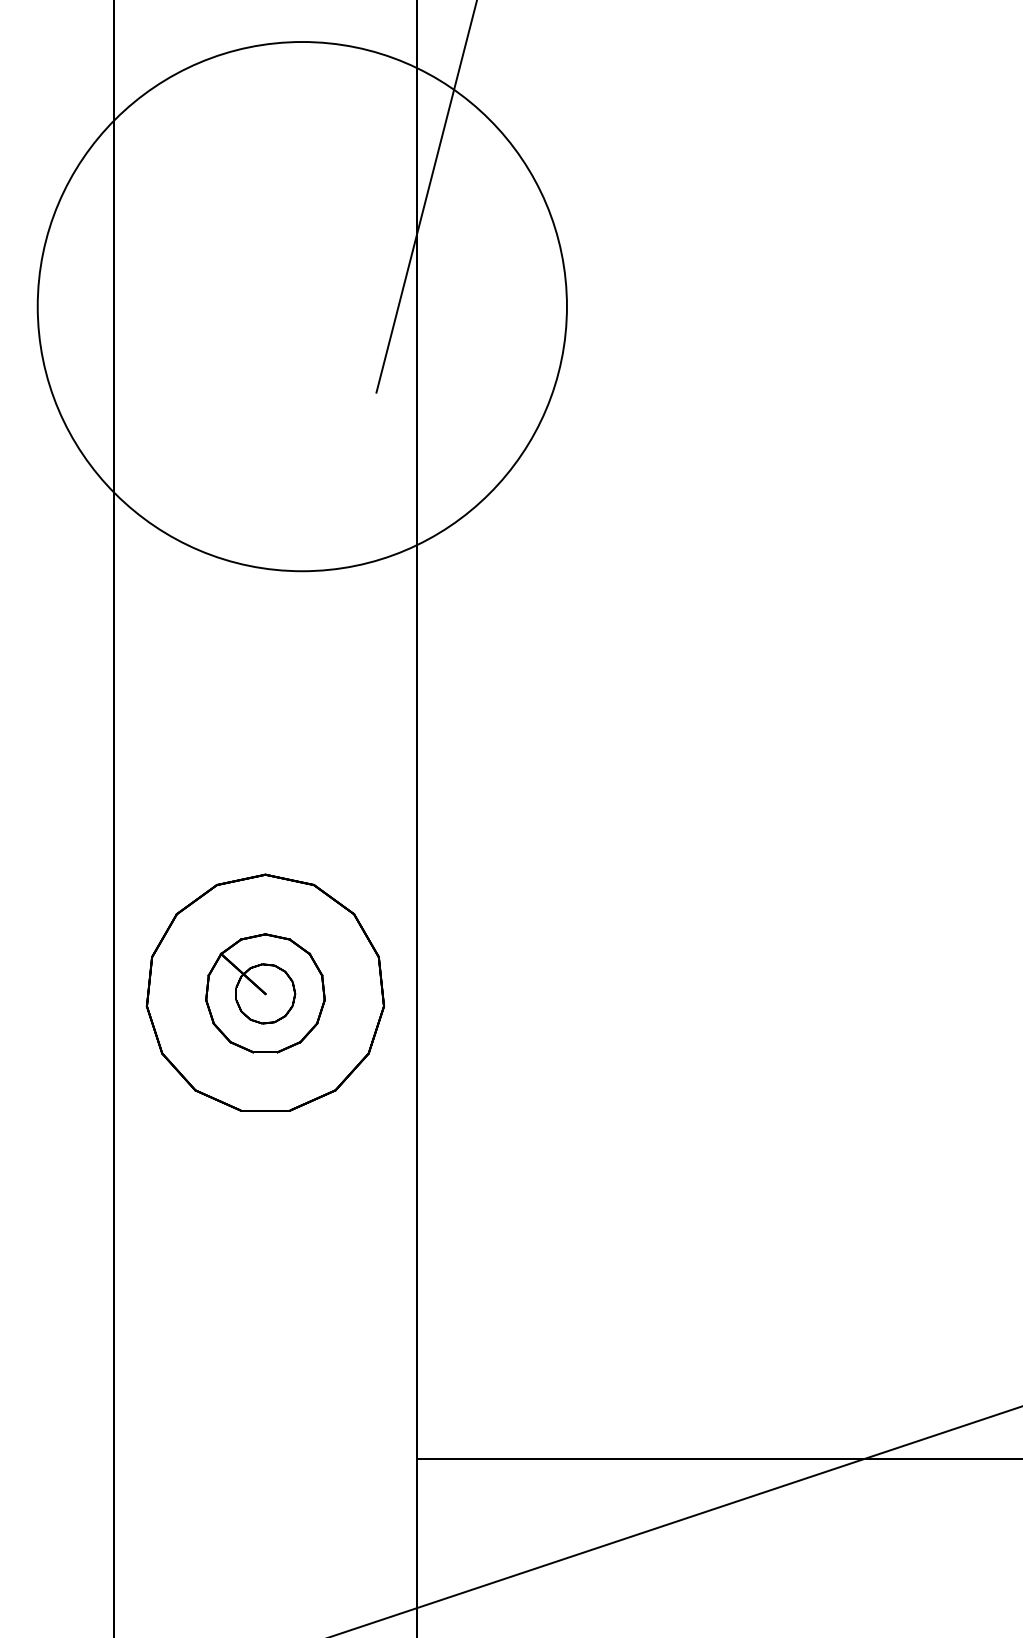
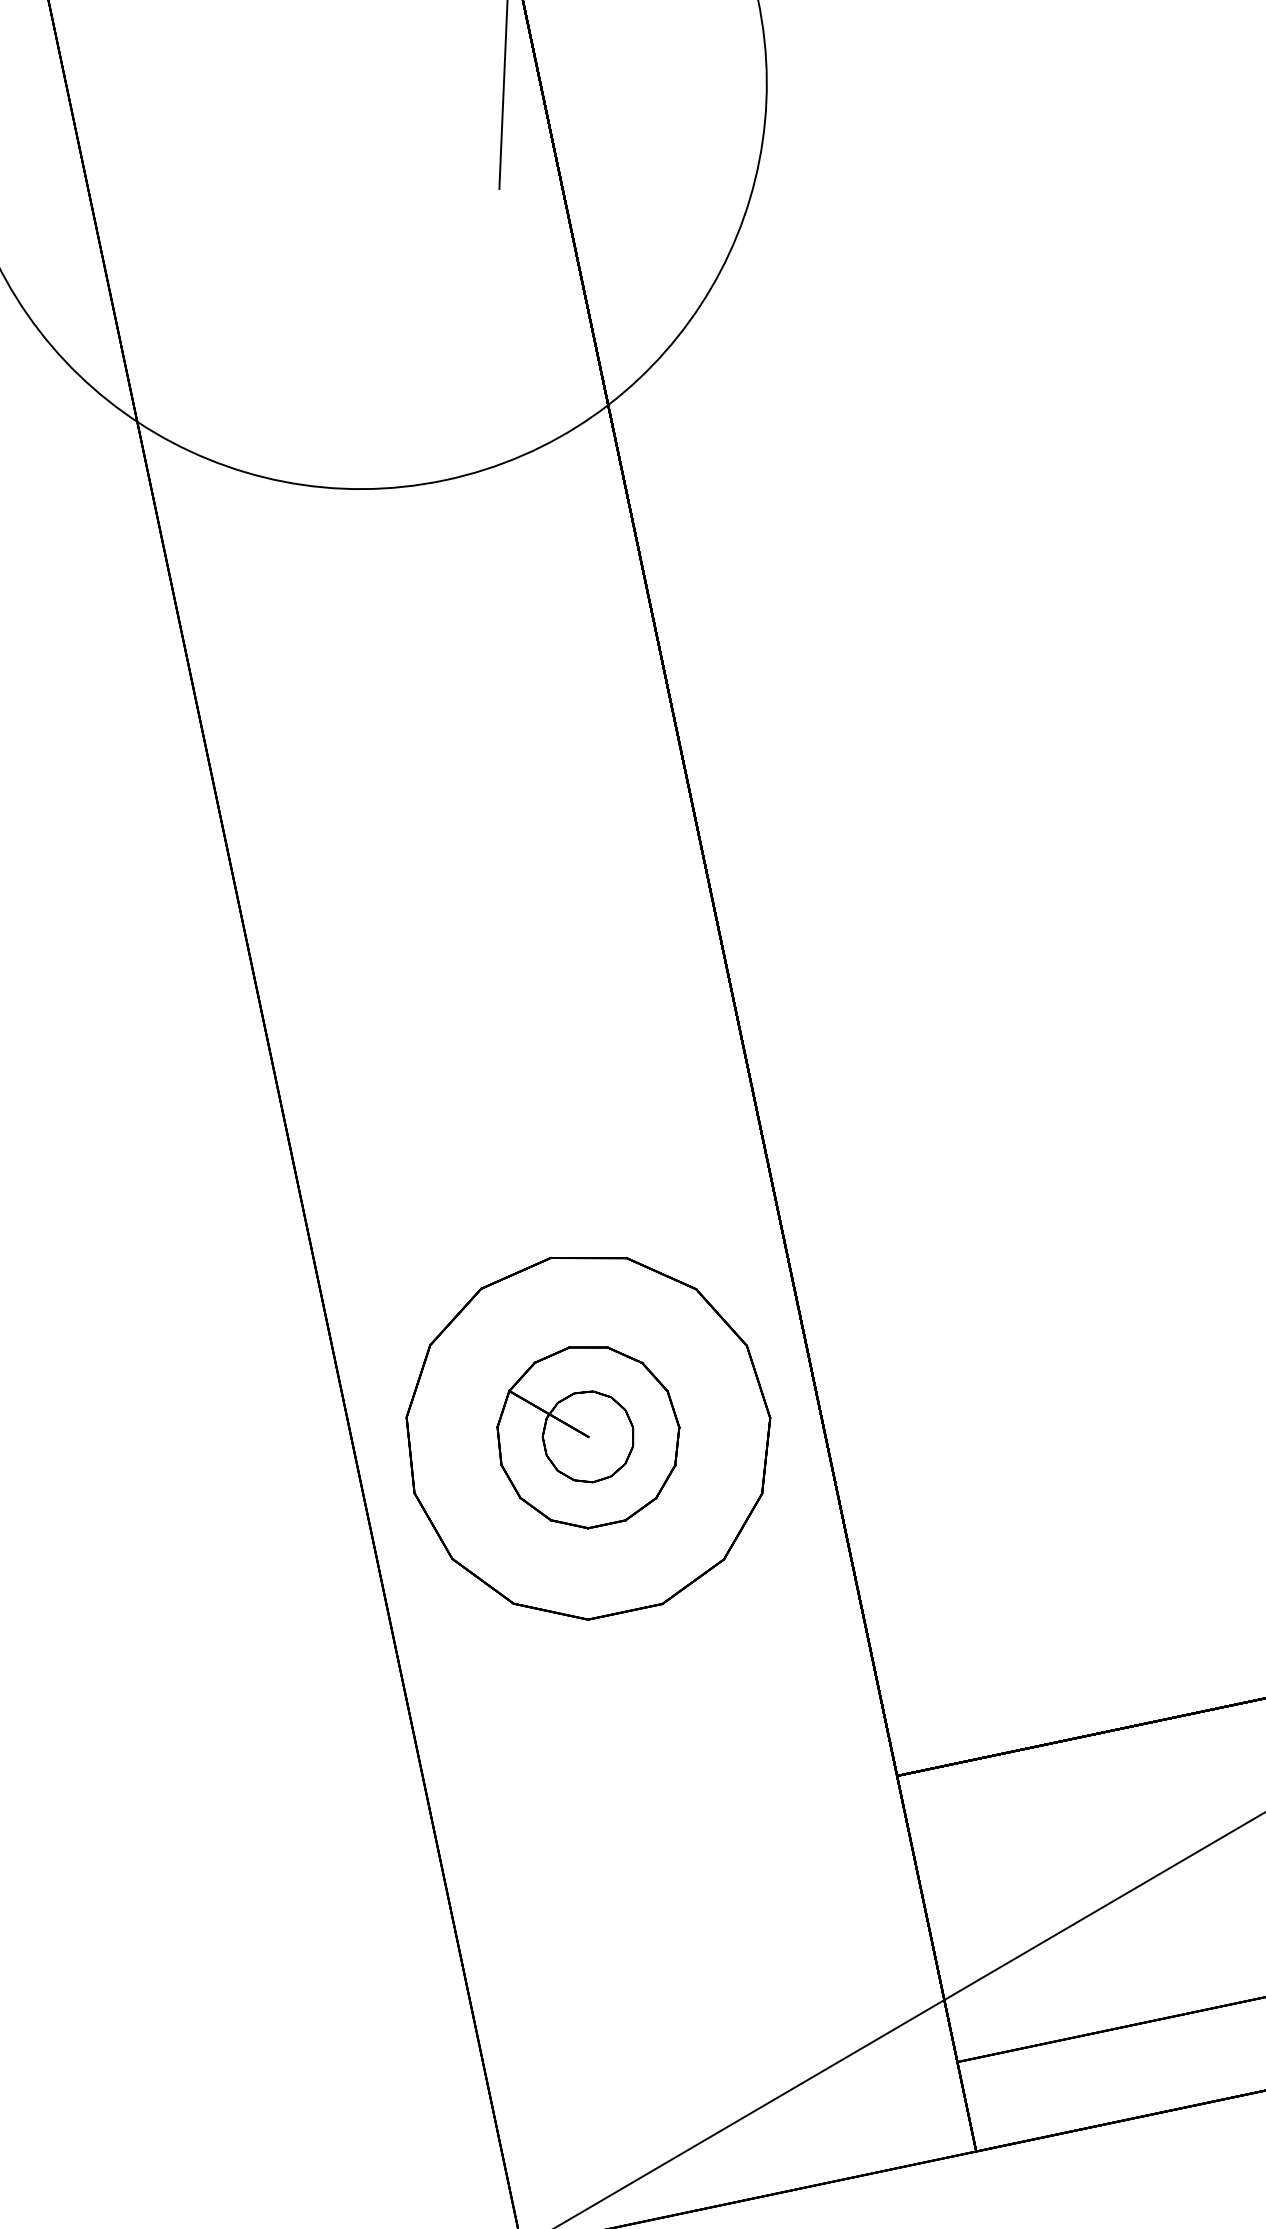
part: (265, 992) -> (587, 1434), moved

